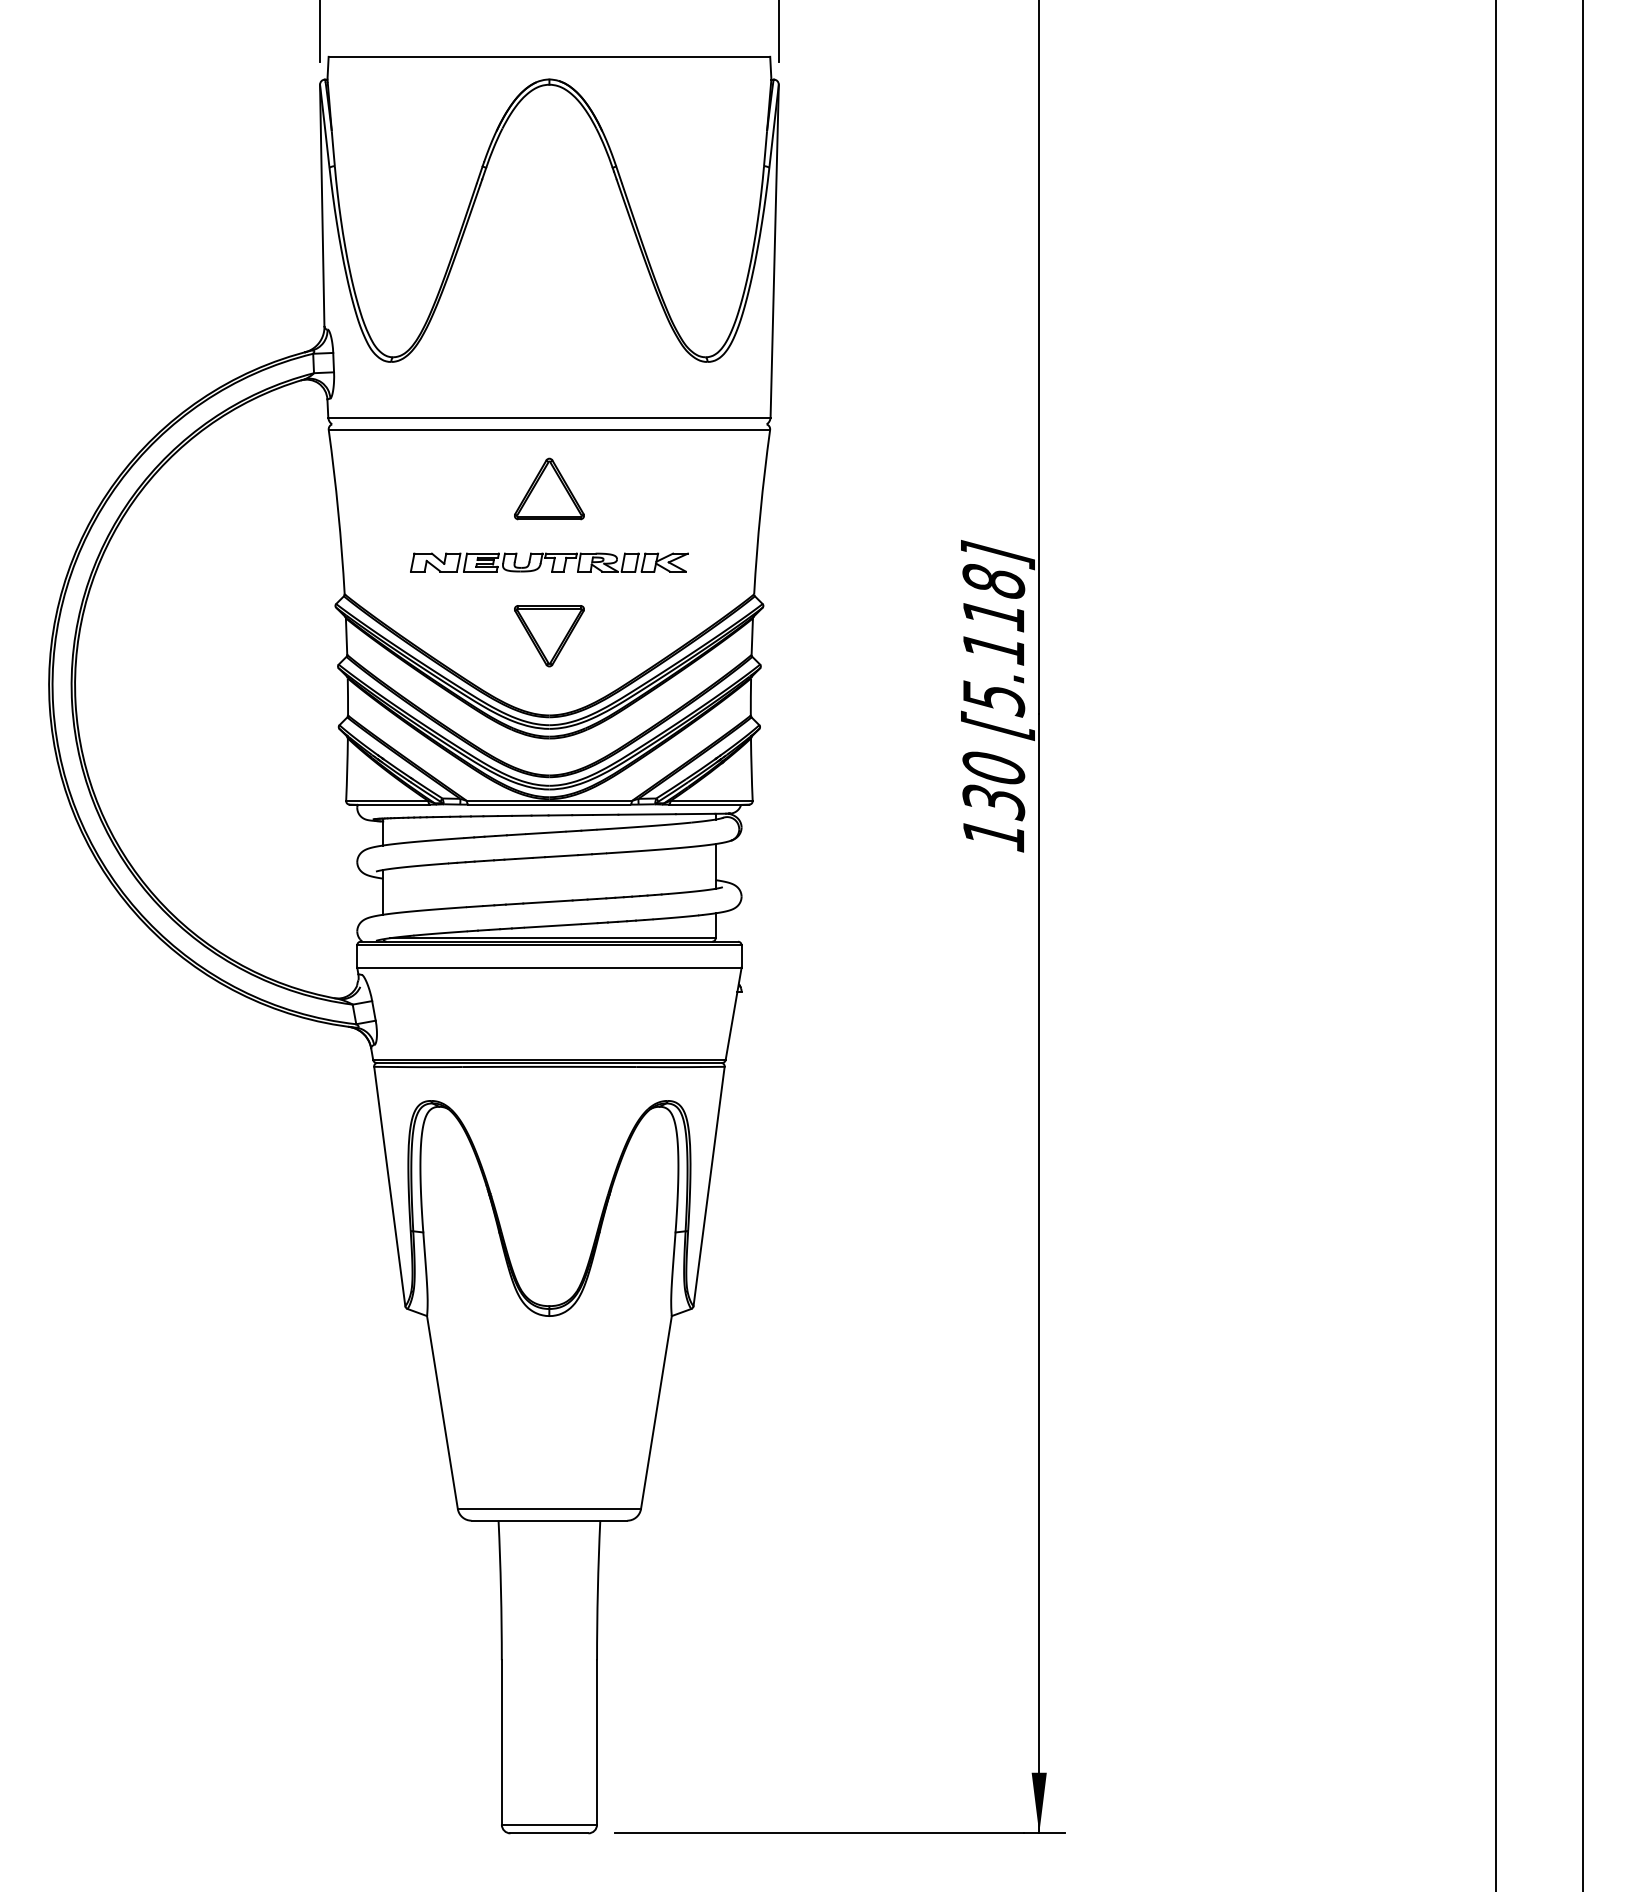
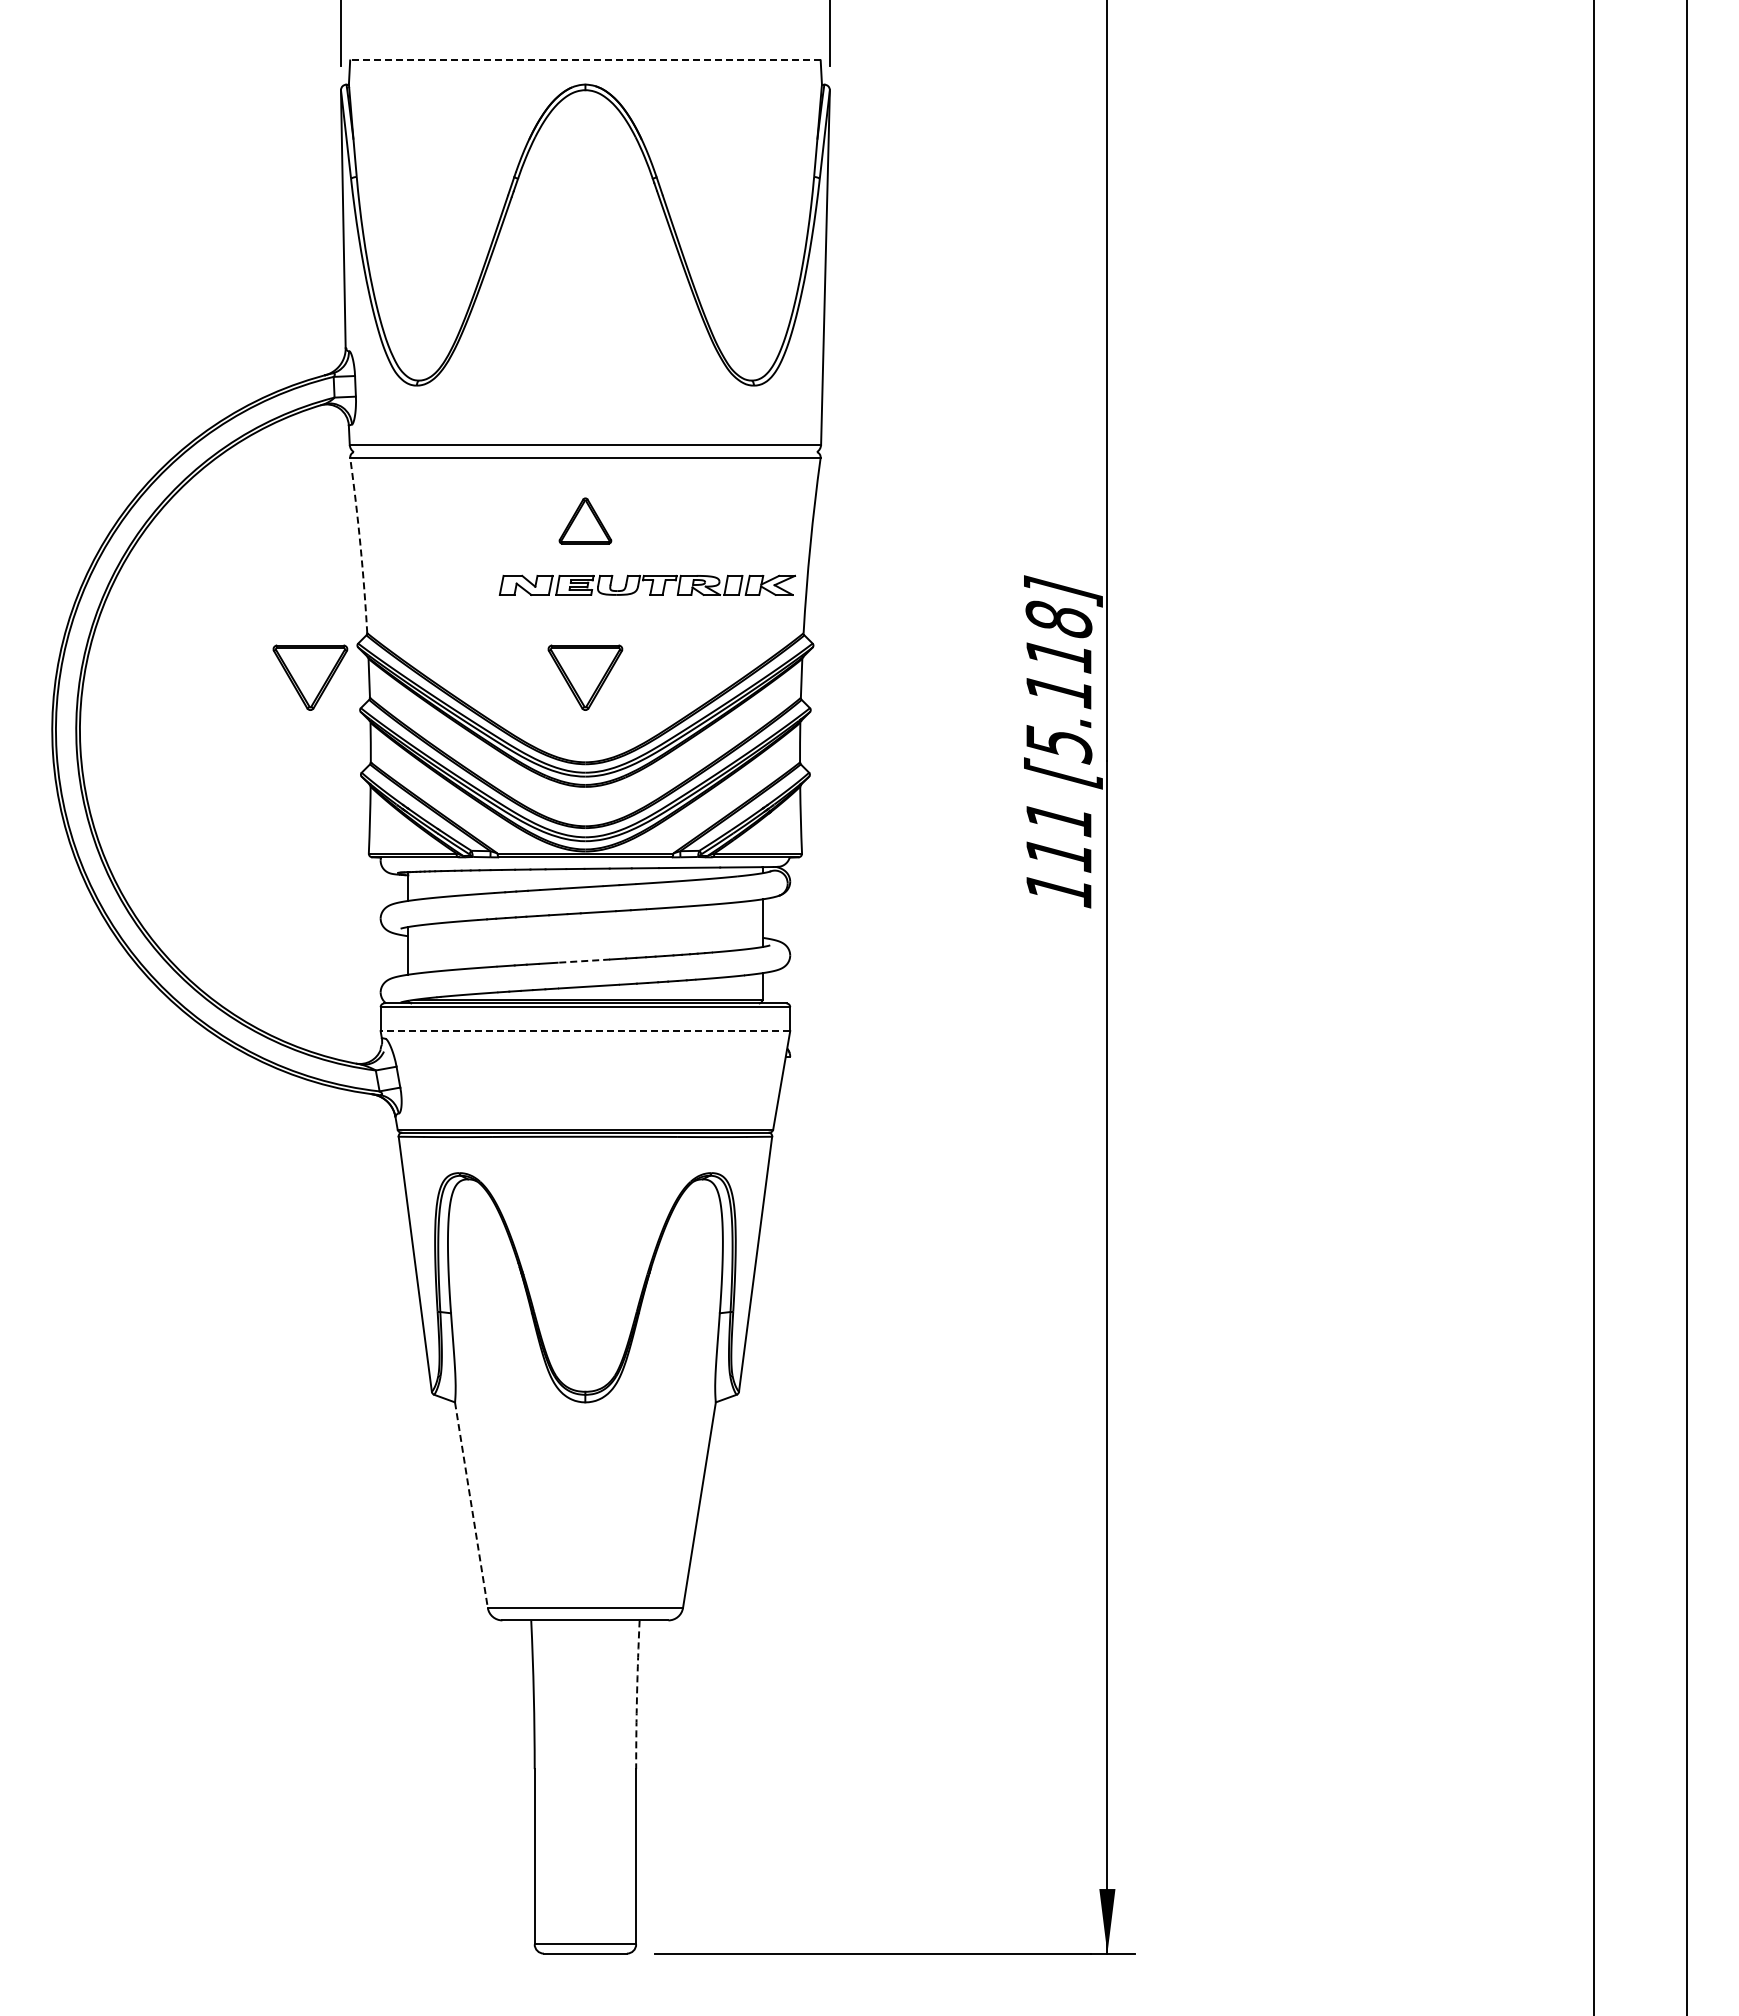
line: (548, 56) -> (584, 60), solid -> dashed
part: (549, 488) -> (585, 520), size x0.7
arc: (338, 511) -> (360, 545), solid -> dashed
part: (548, 561) -> (646, 584), moved
part: (291, 635) -> (310, 677), added
text: (993, 786) -> (1058, 838), 130 -> 111
line: (547, 902) -> (583, 961), solid -> dashed
line: (549, 968) -> (585, 1031), solid -> dashed
line: (442, 1412) -> (471, 1505), solid -> dashed
arc: (598, 1590) -> (637, 1694), solid -> dashed

